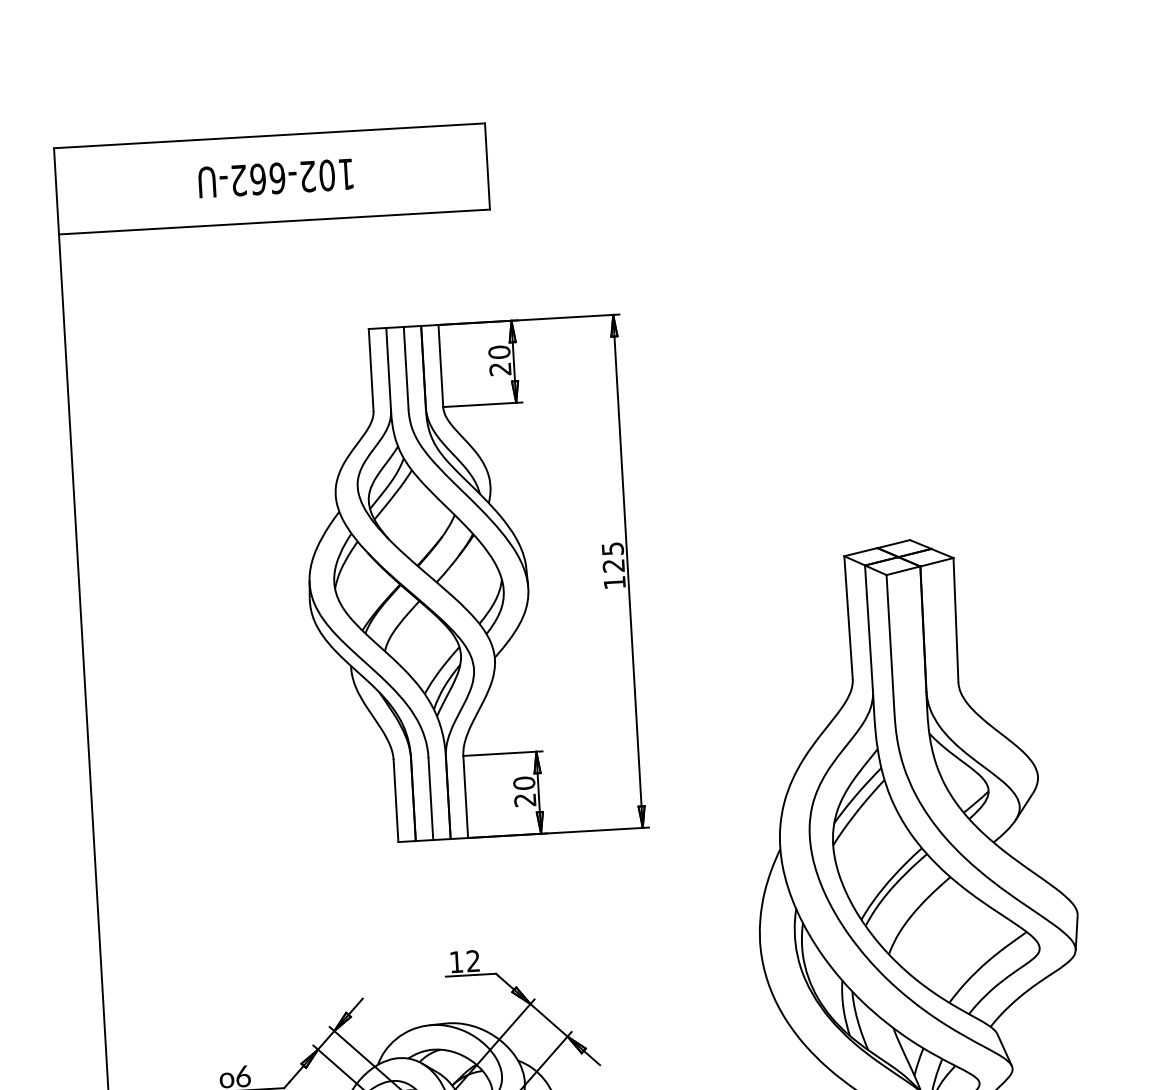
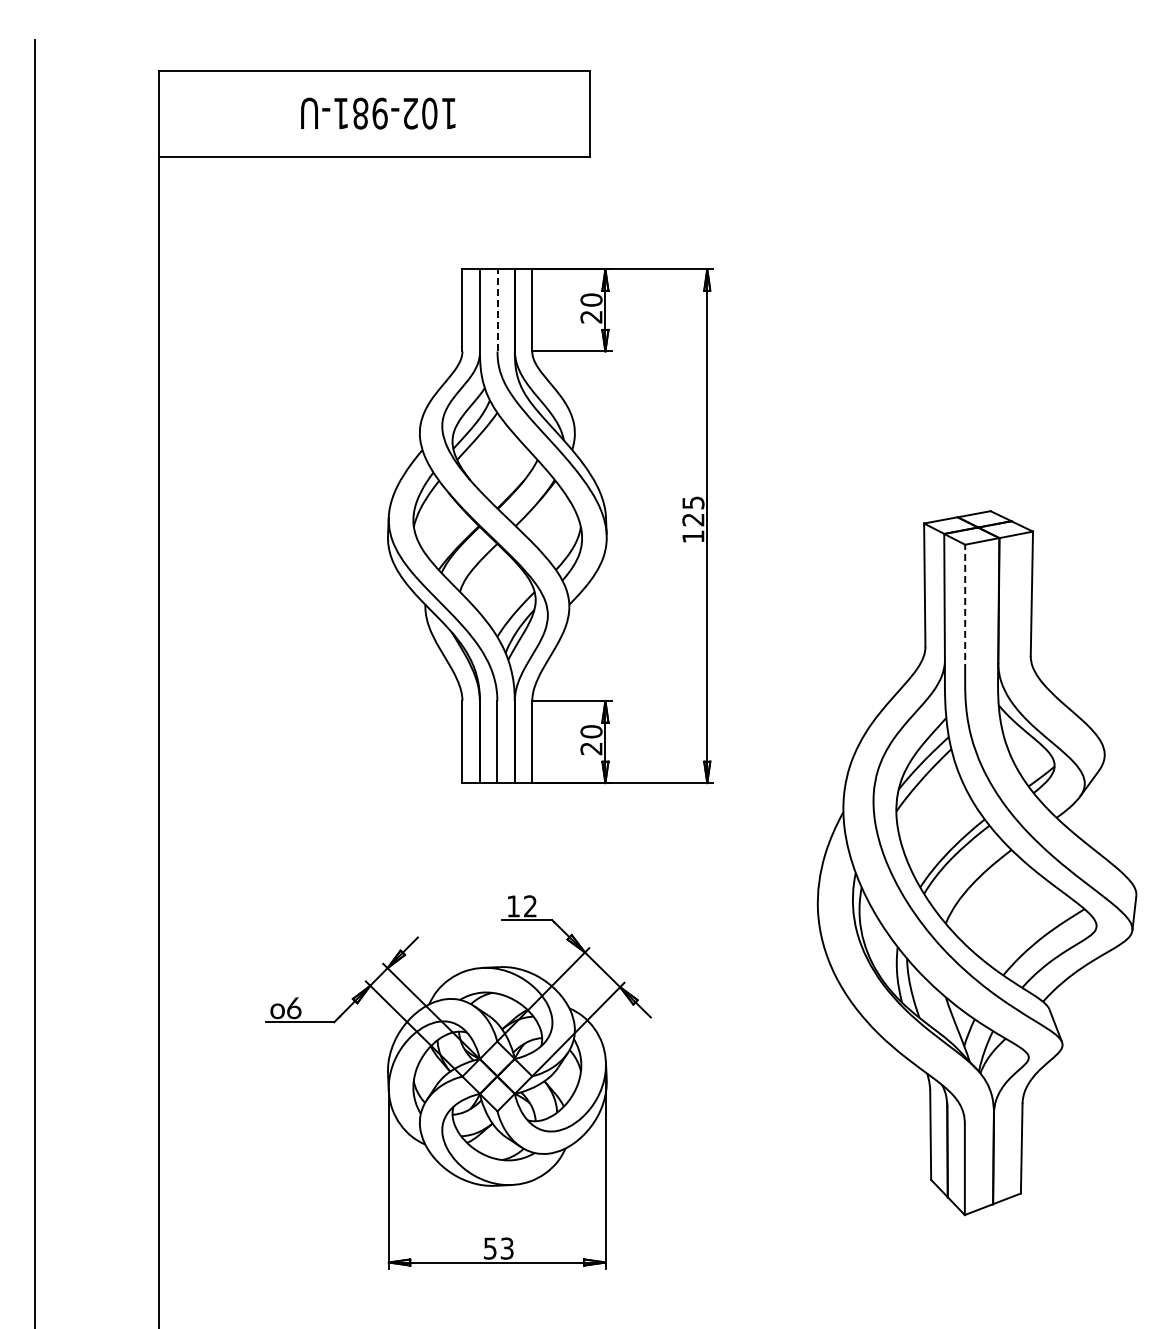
text: (258, 179) -> (360, 113), 102-662-U -> 102-981-U
line: (406, 367) -> (497, 309), solid -> dashed
line: (890, 637) -> (965, 607), solid -> dashed

